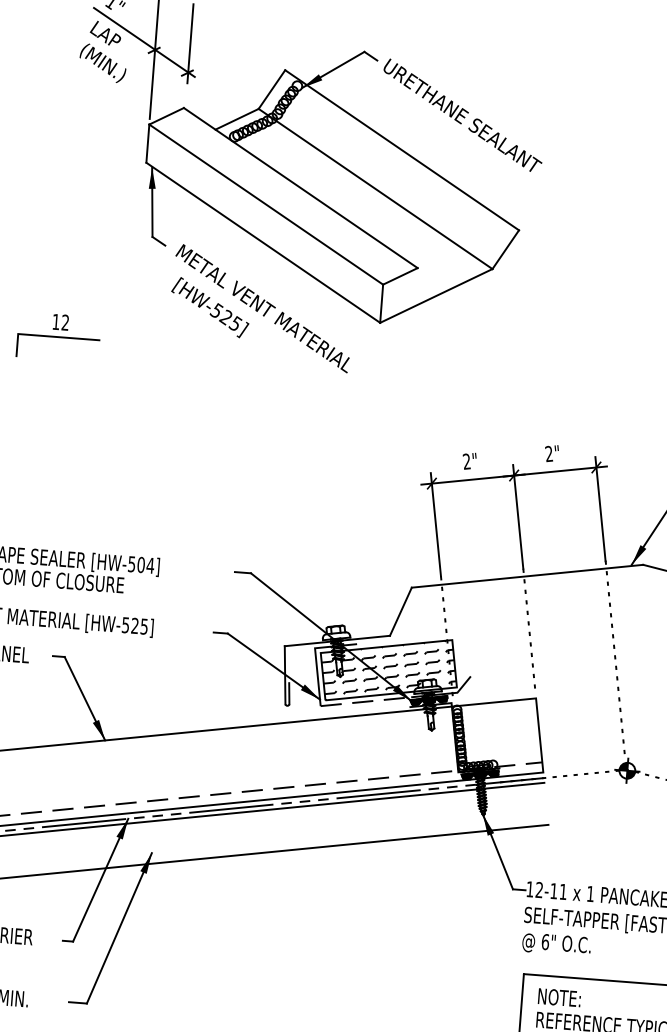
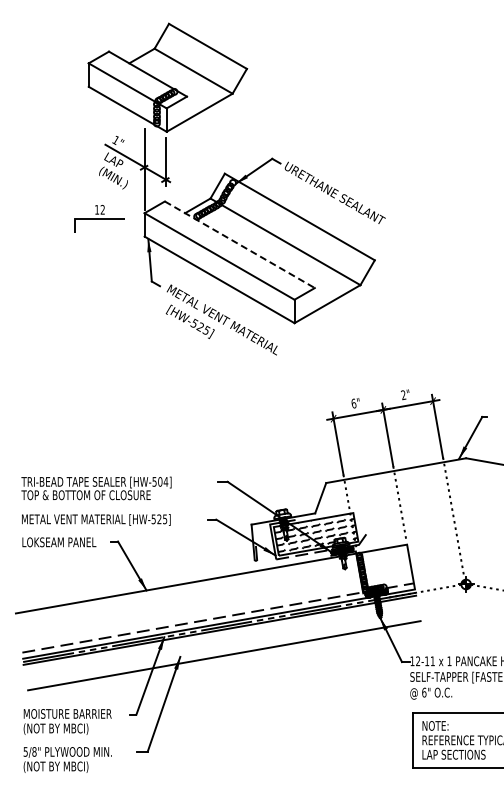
line: (300, 187) -> (239, 244), solid -> dashed
part: (58, 336) -> (99, 218), moved
text: (466, 461) -> (353, 403), 2" -> 6"

